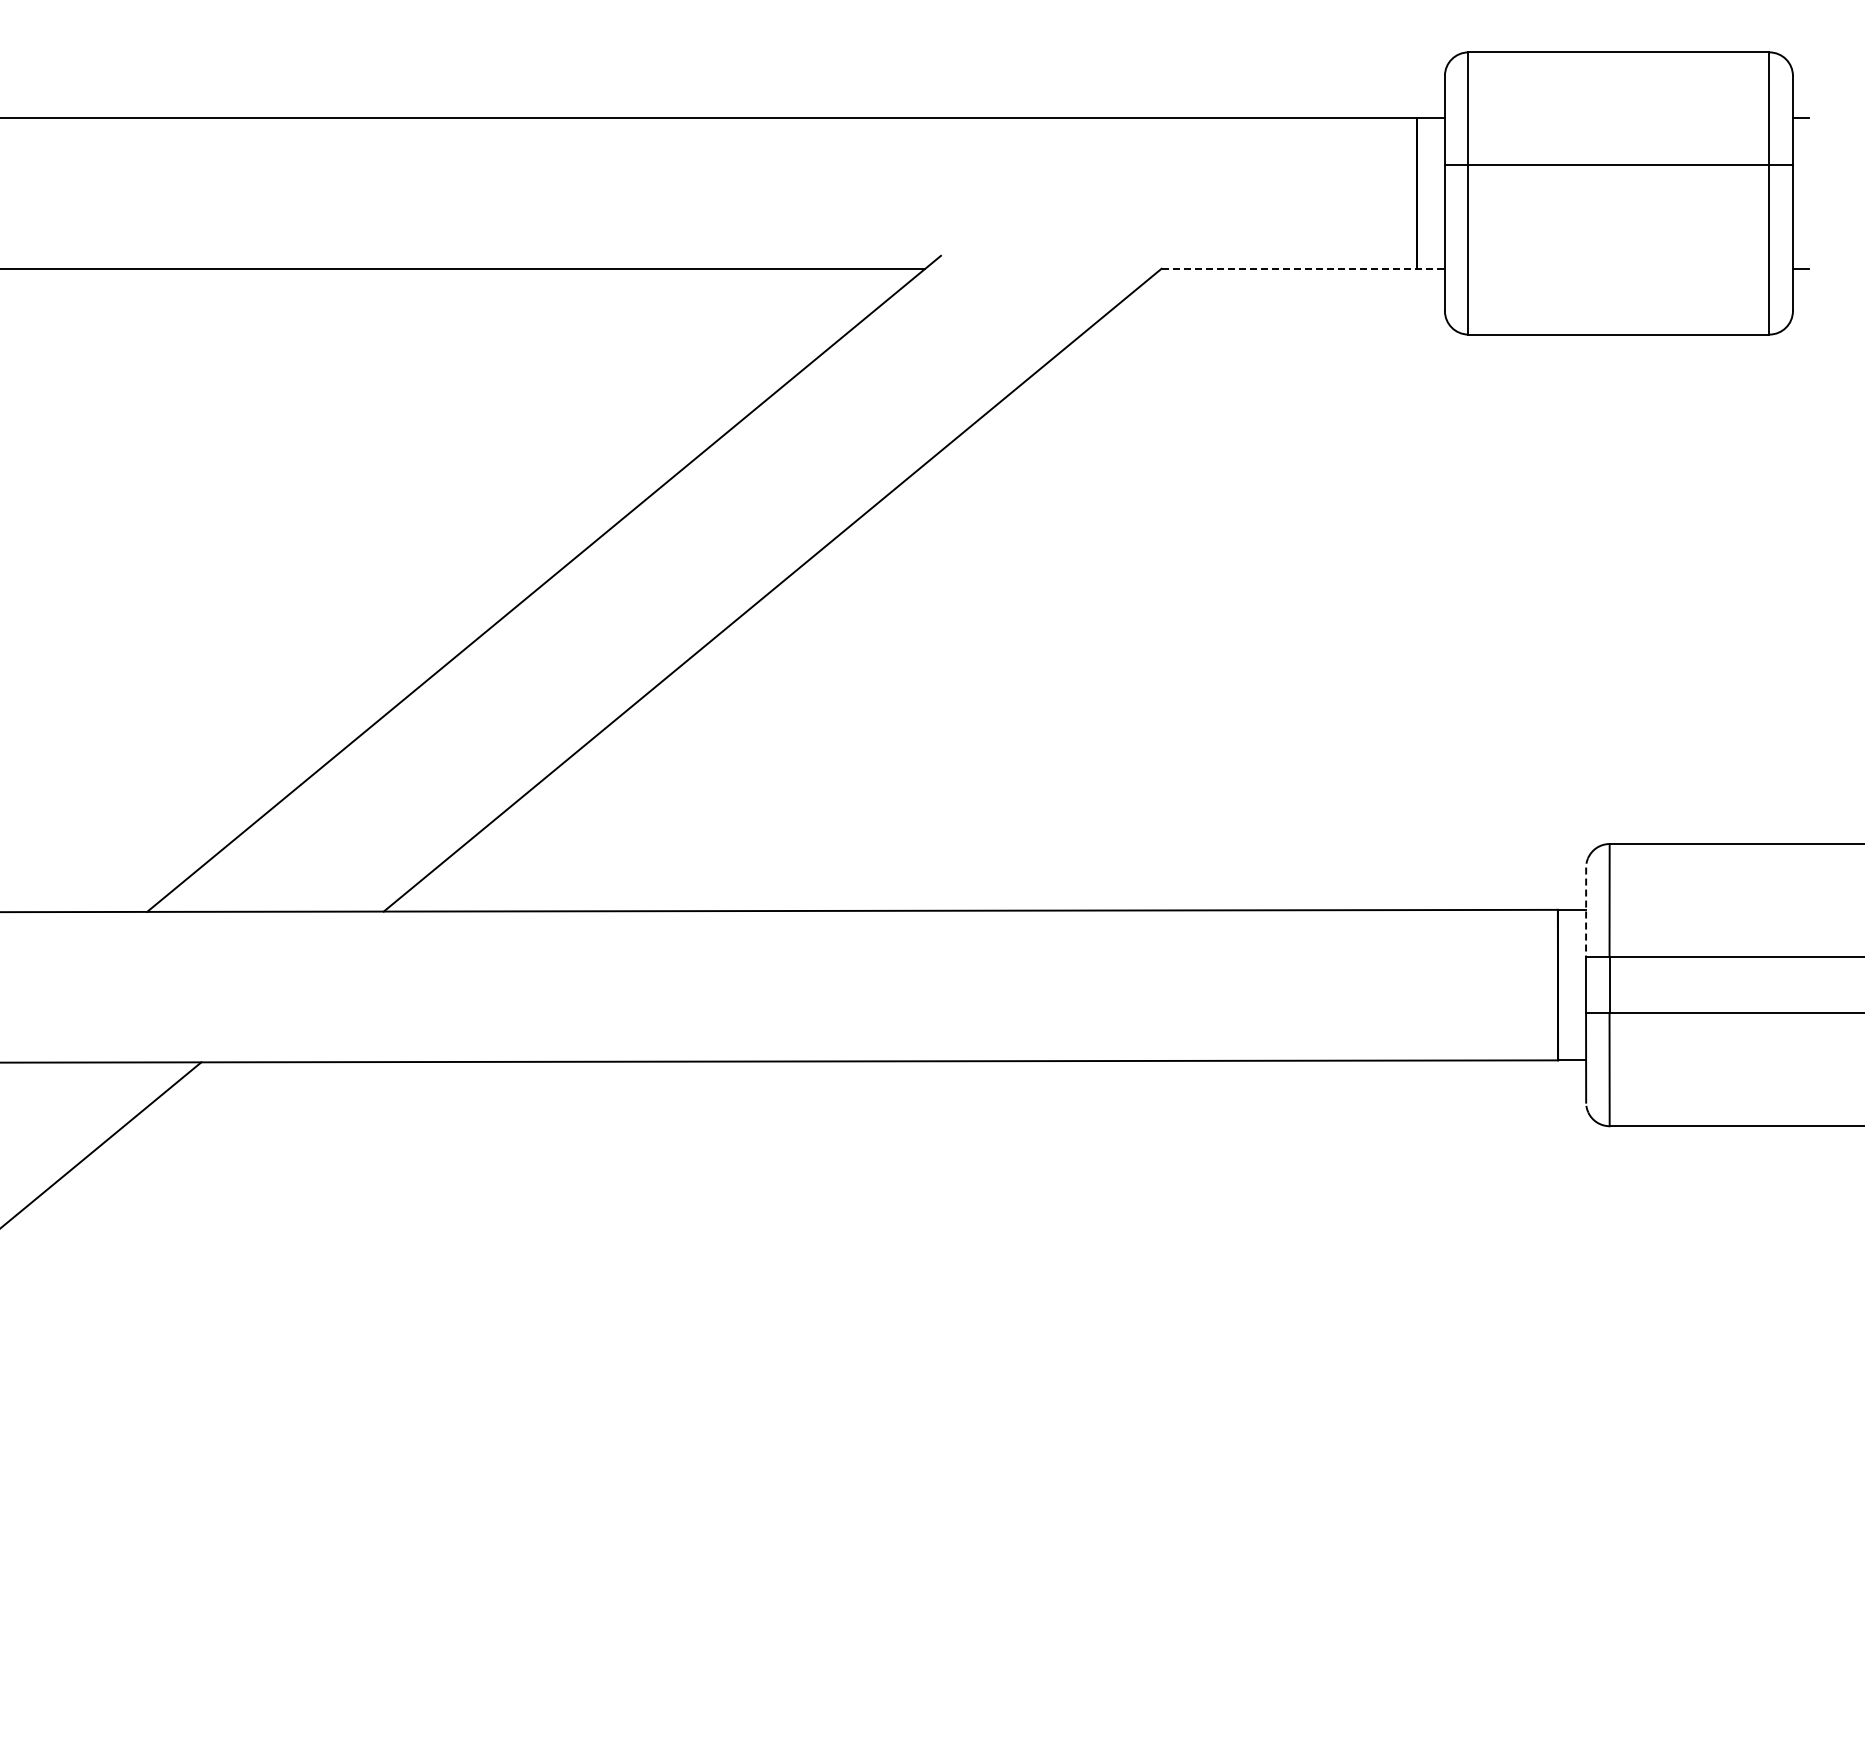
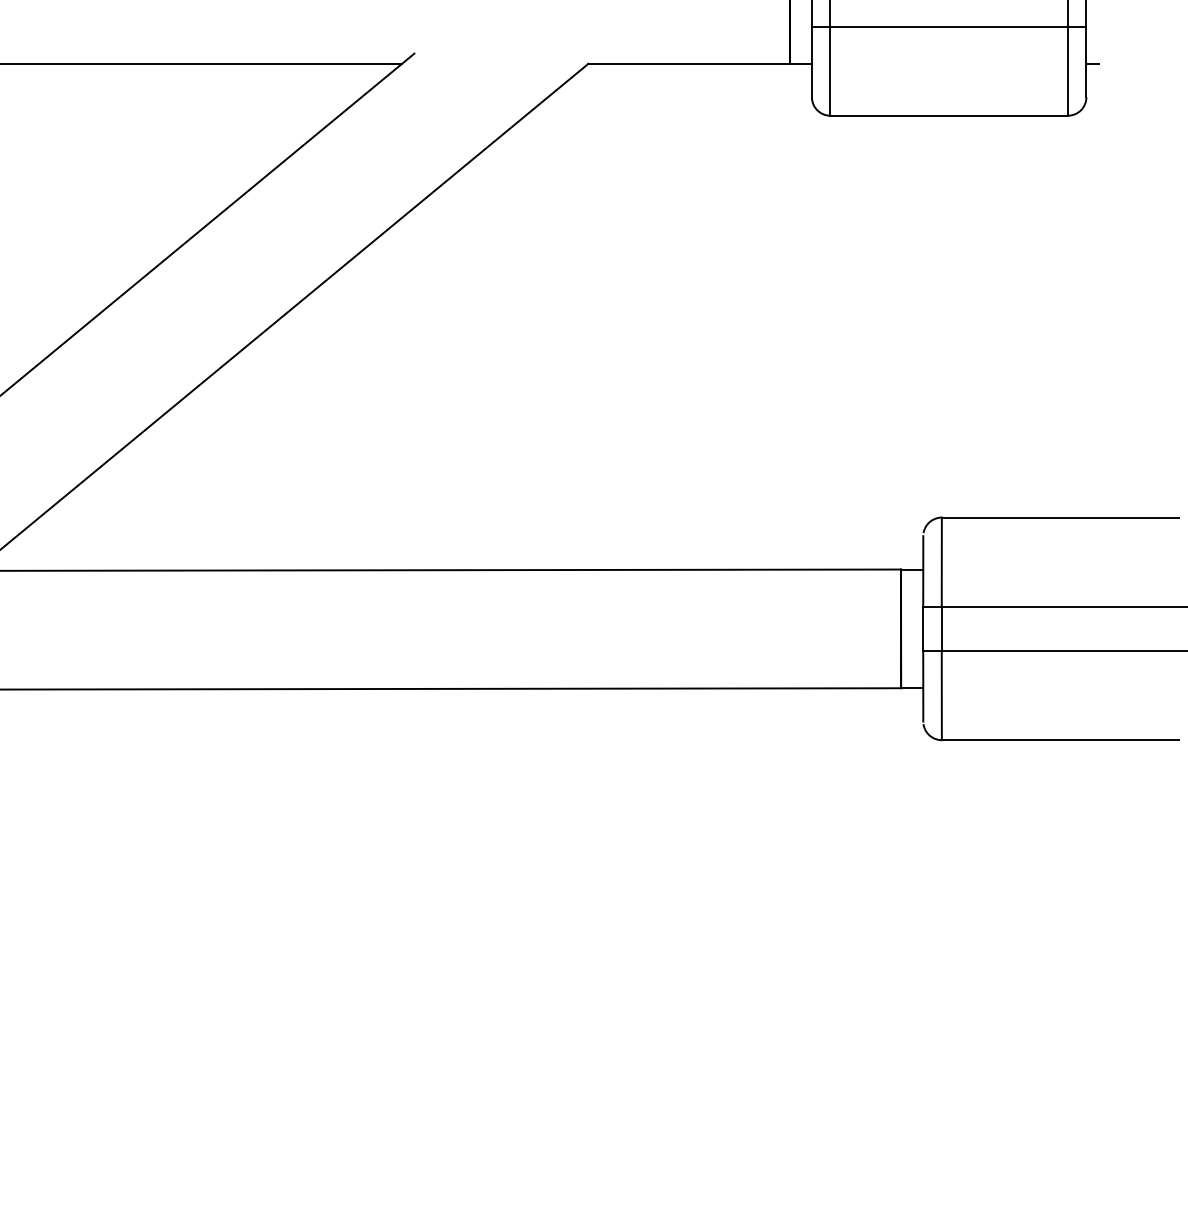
line: (1618, 221) -> (948, 26), added
line: (1303, 268) -> (700, 63), dashed -> solid
line: (1586, 912) -> (923, 571), dashed -> solid

